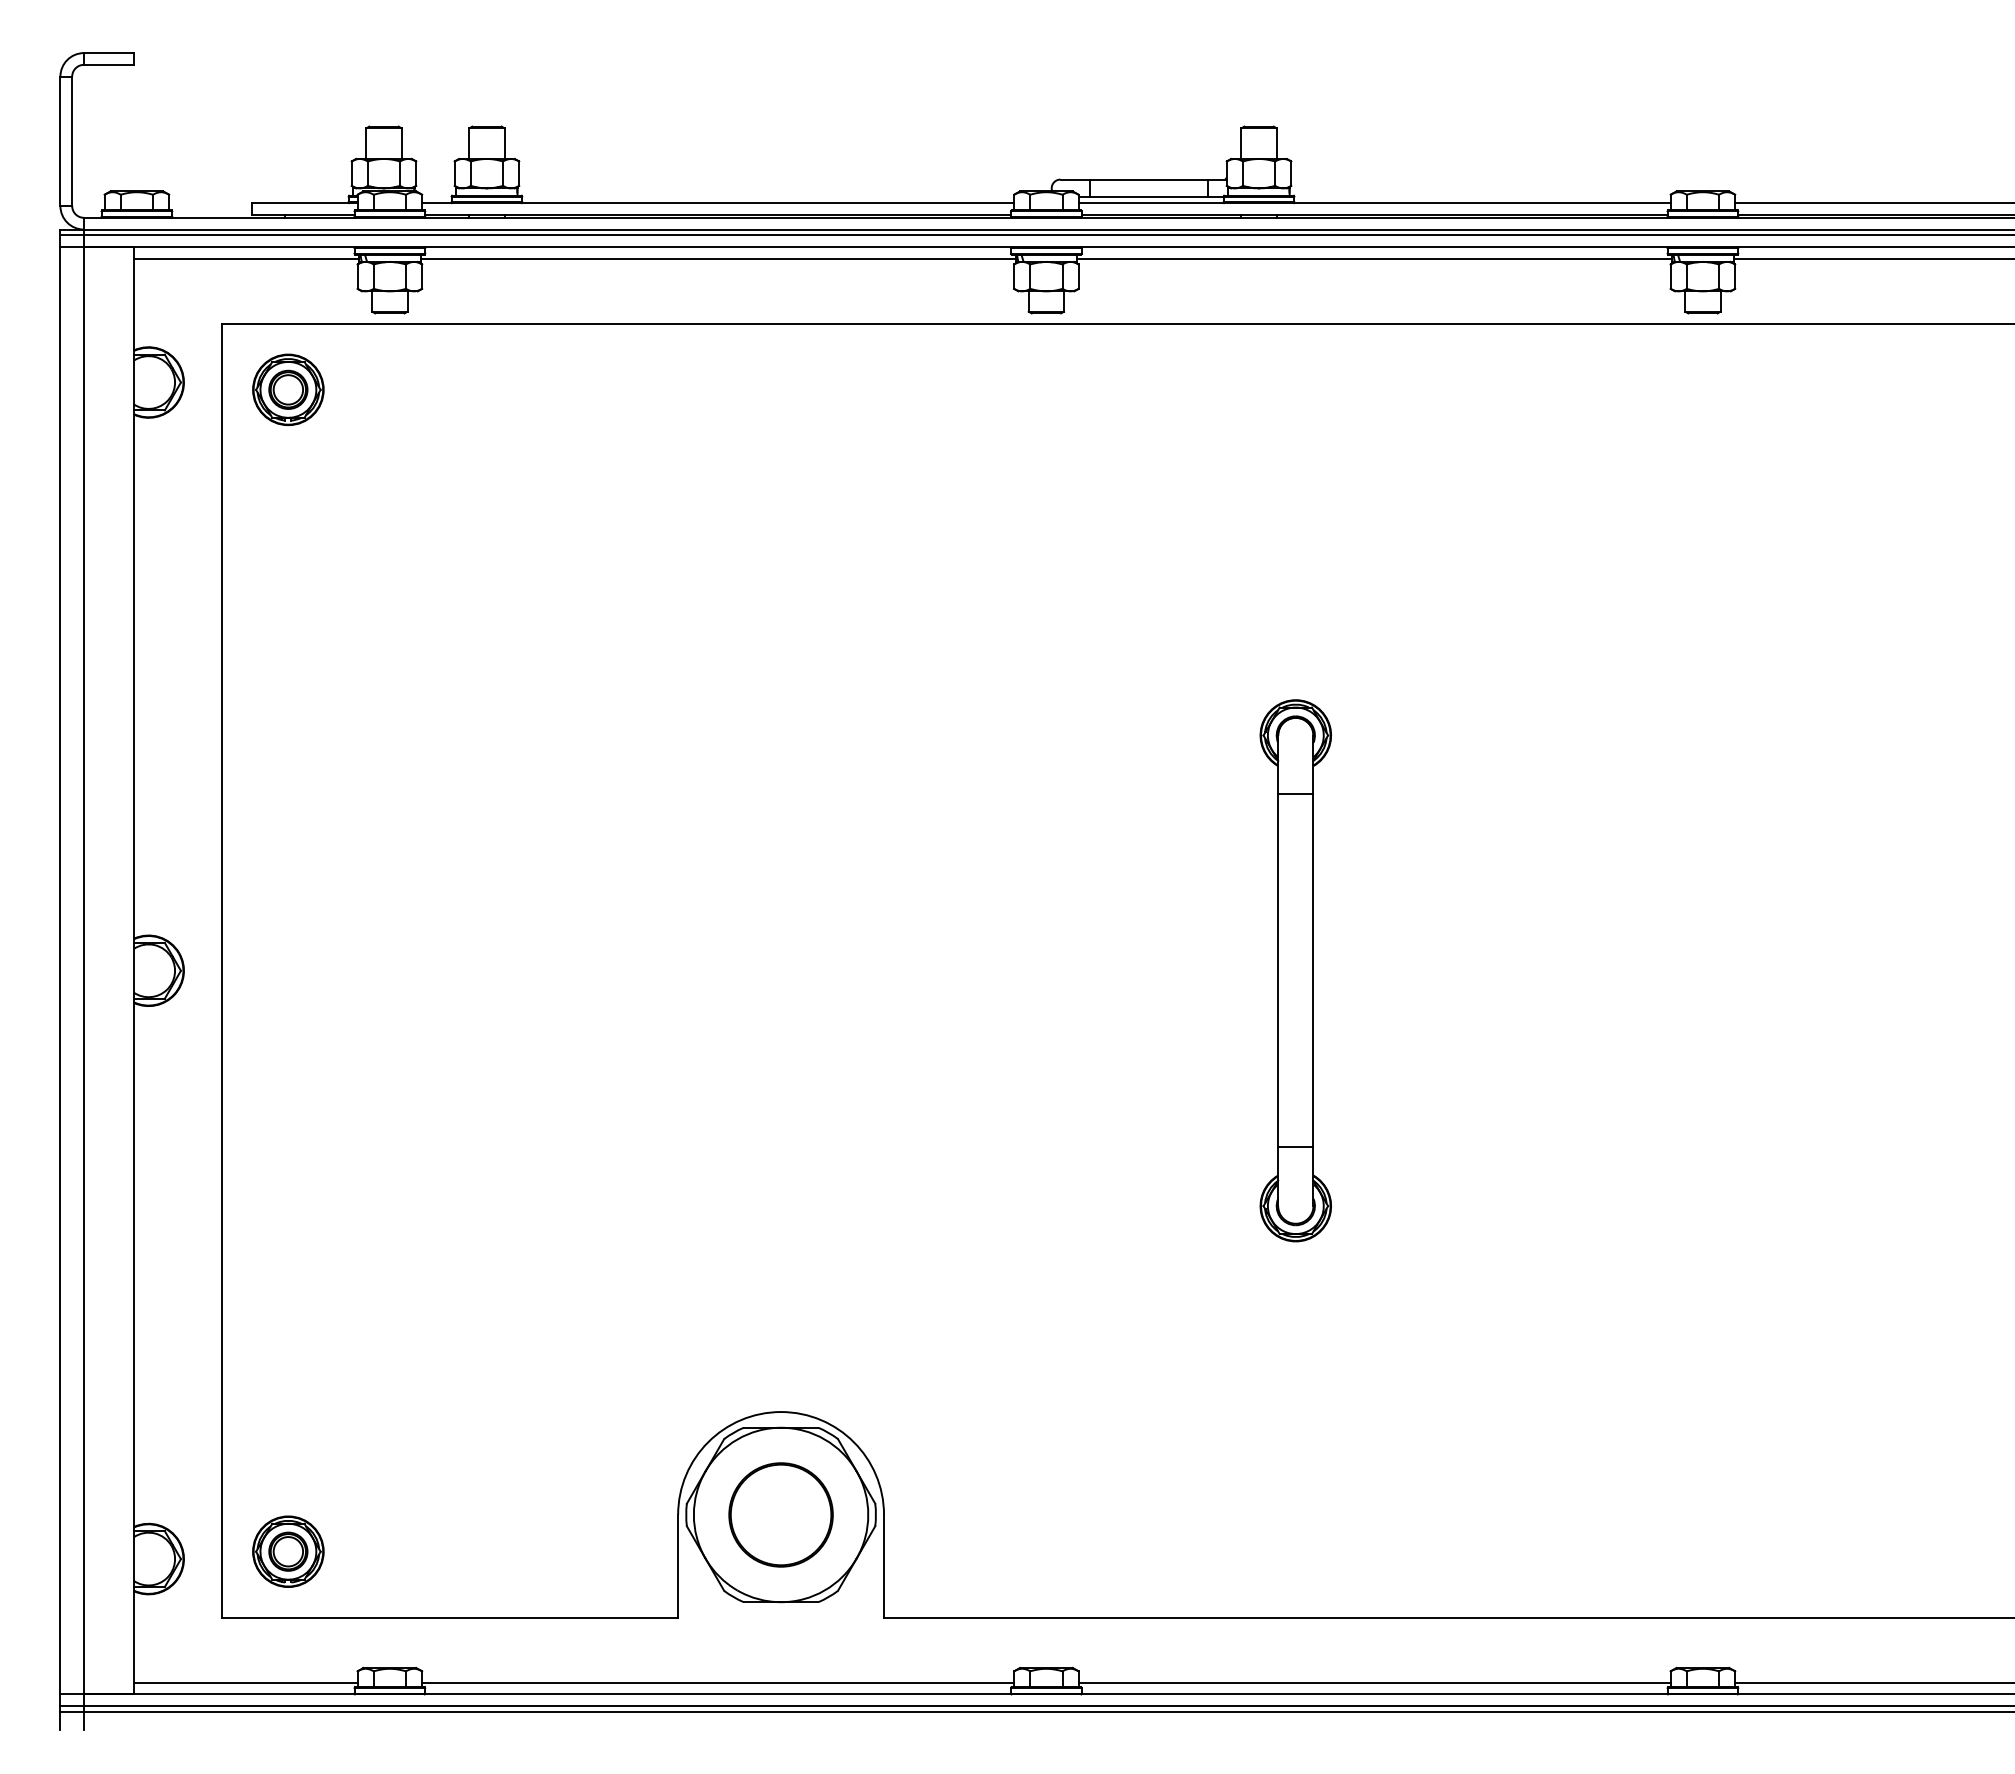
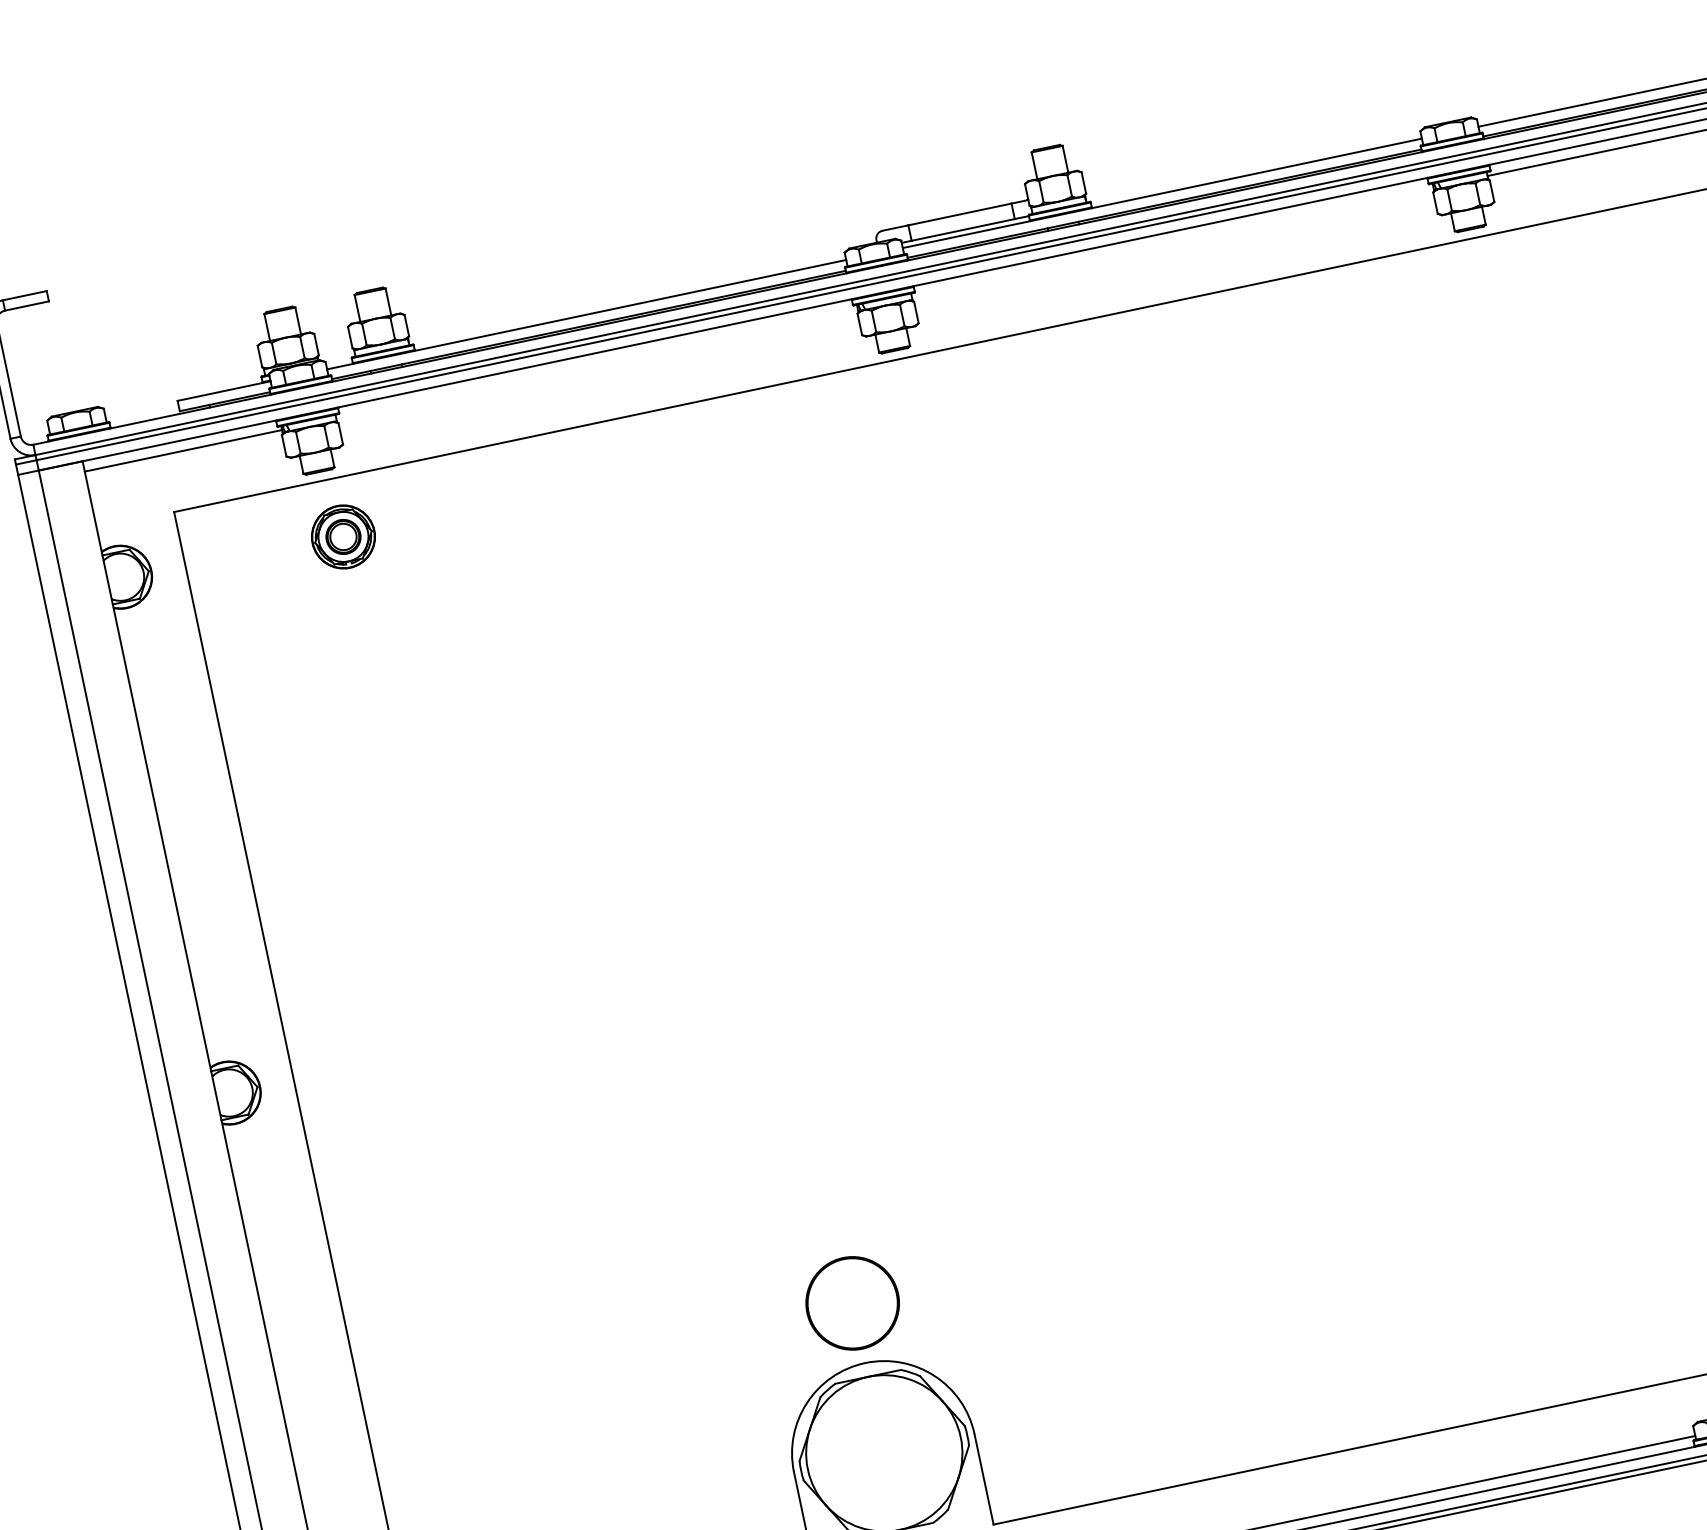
line: (717, 259) -> (596, 364), removed
line: (1374, 259) -> (1172, 242), removed
part: (288, 389) -> (343, 536), moved
part: (1295, 970) -> (1234, 880), removed
circle: (780, 1514) -> (852, 1303), moved

